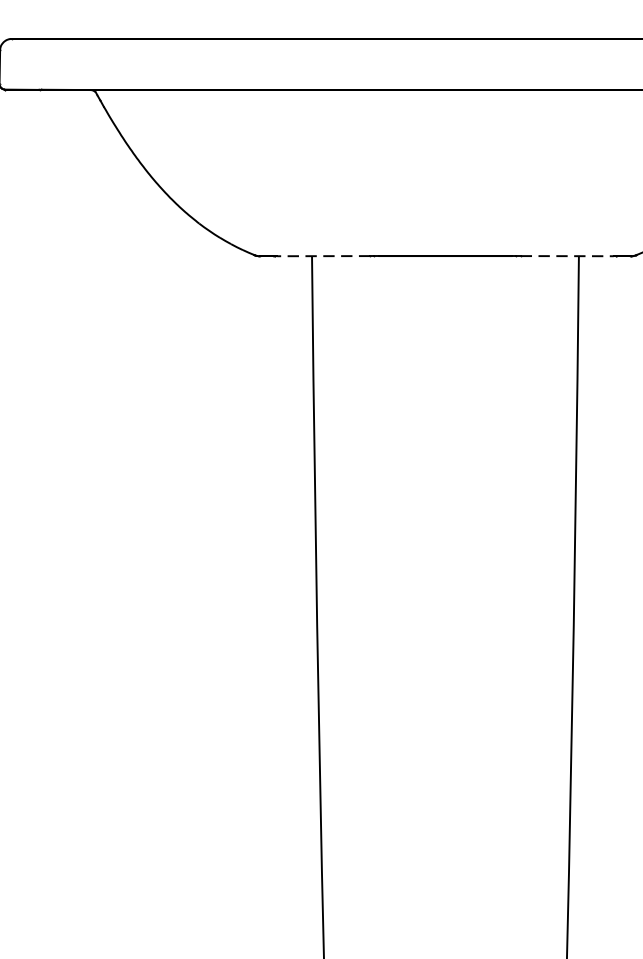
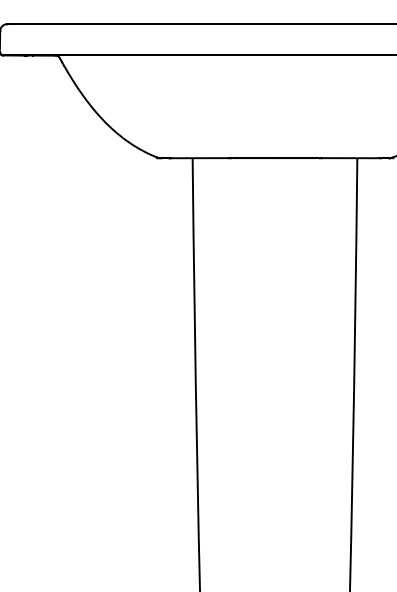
line: (323, 256) -> (199, 158), dashed -> solid
line: (567, 256) -> (350, 158), dashed -> solid

